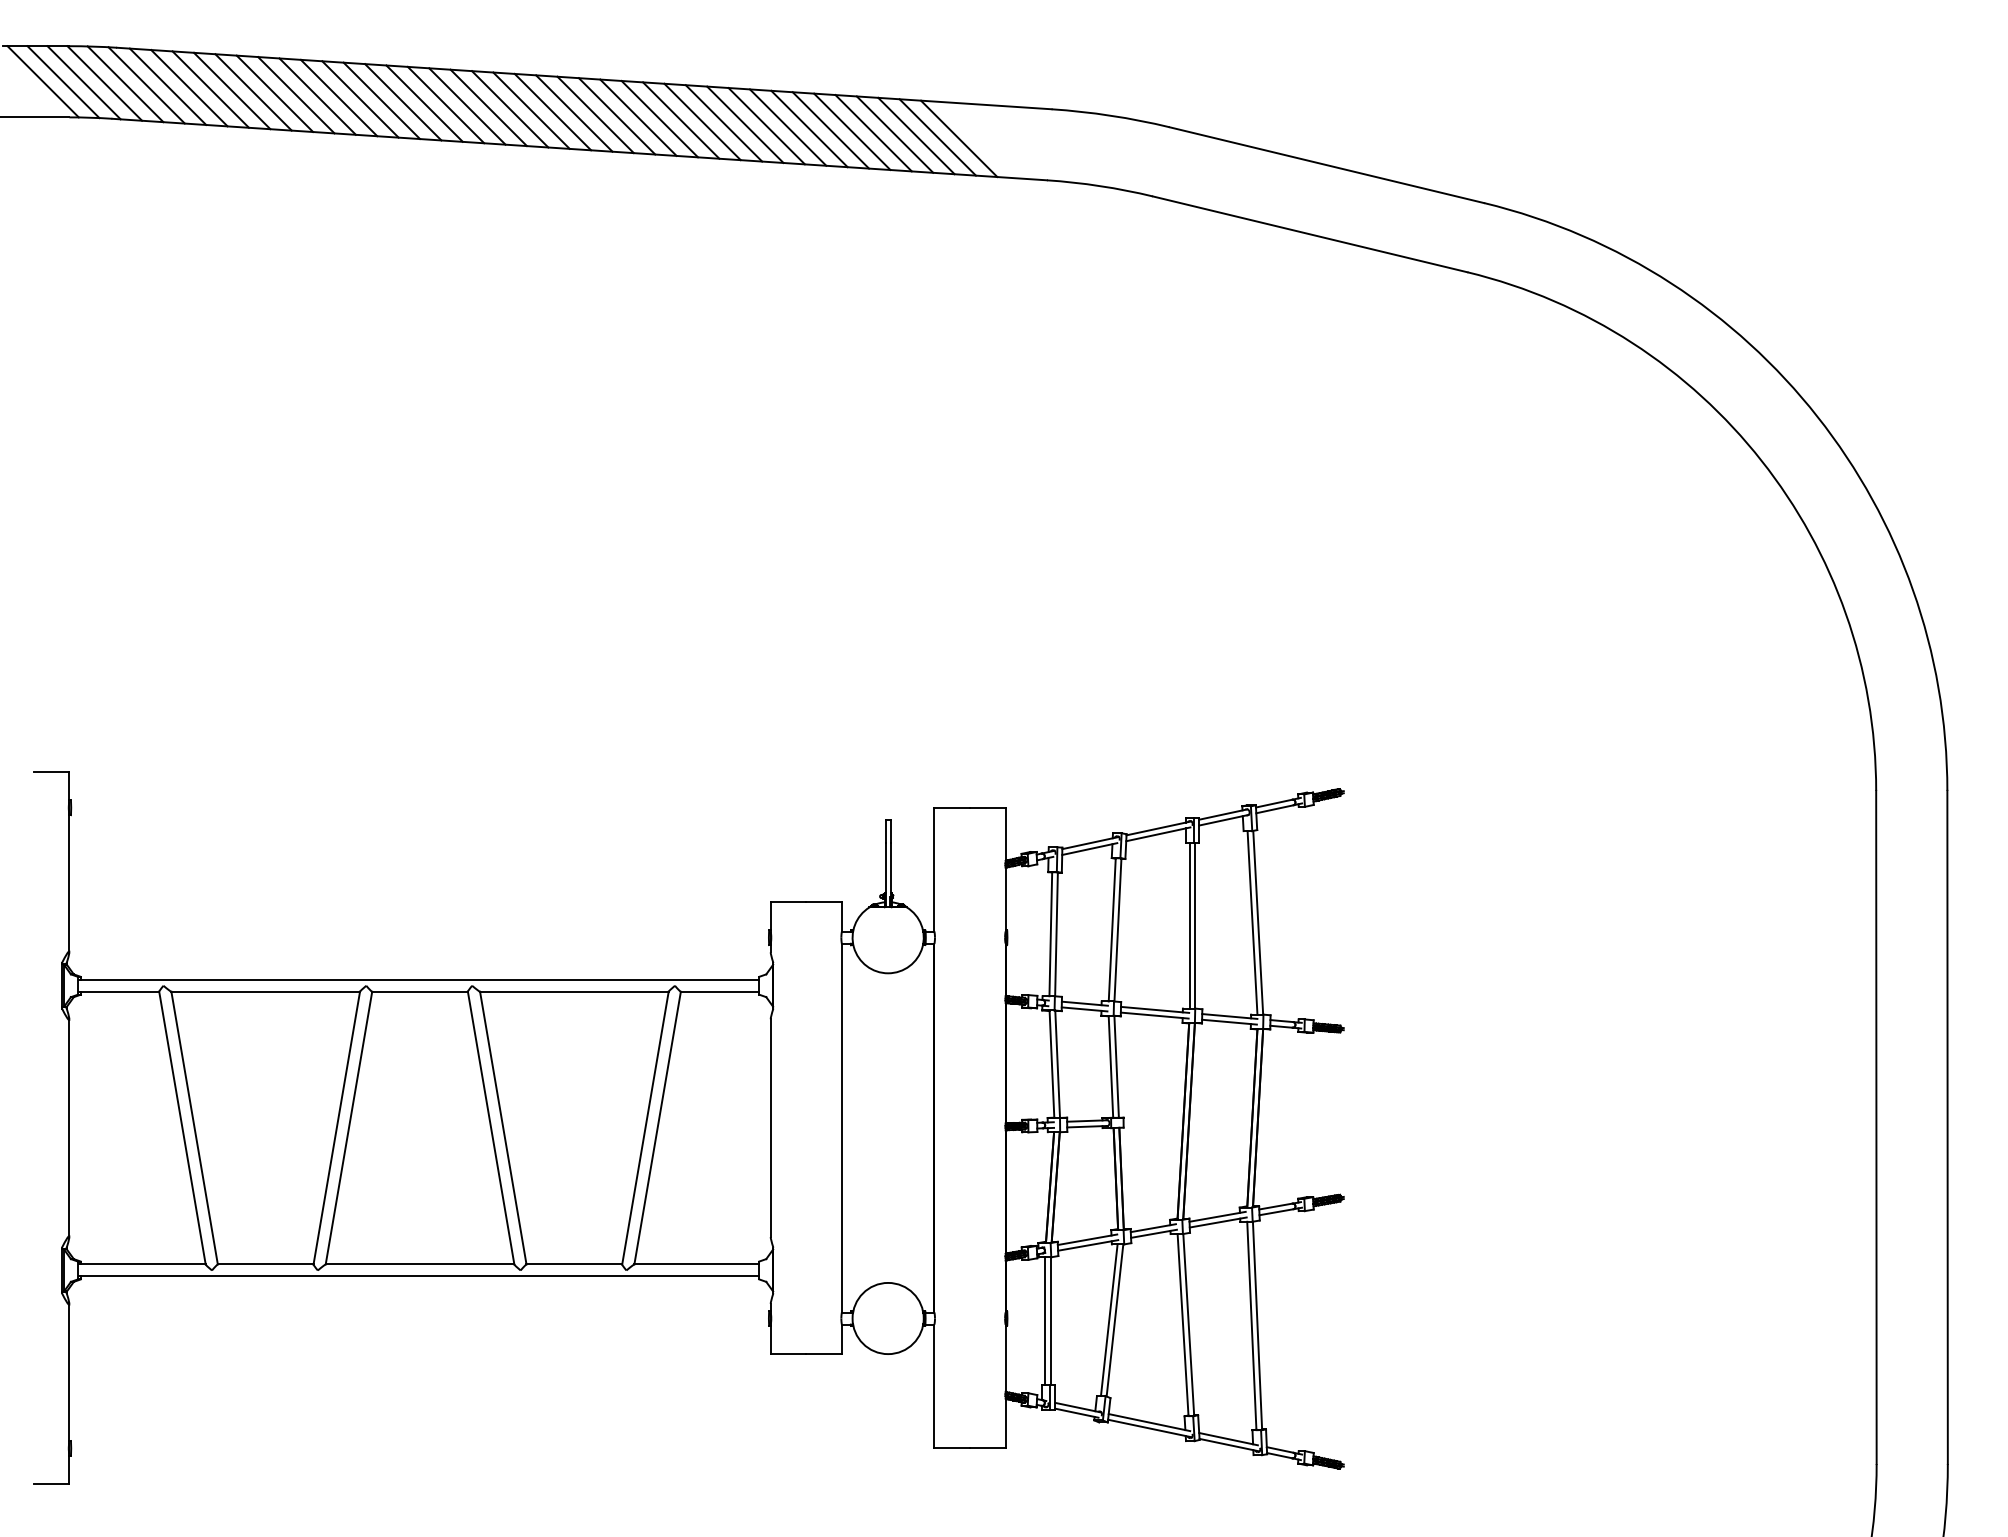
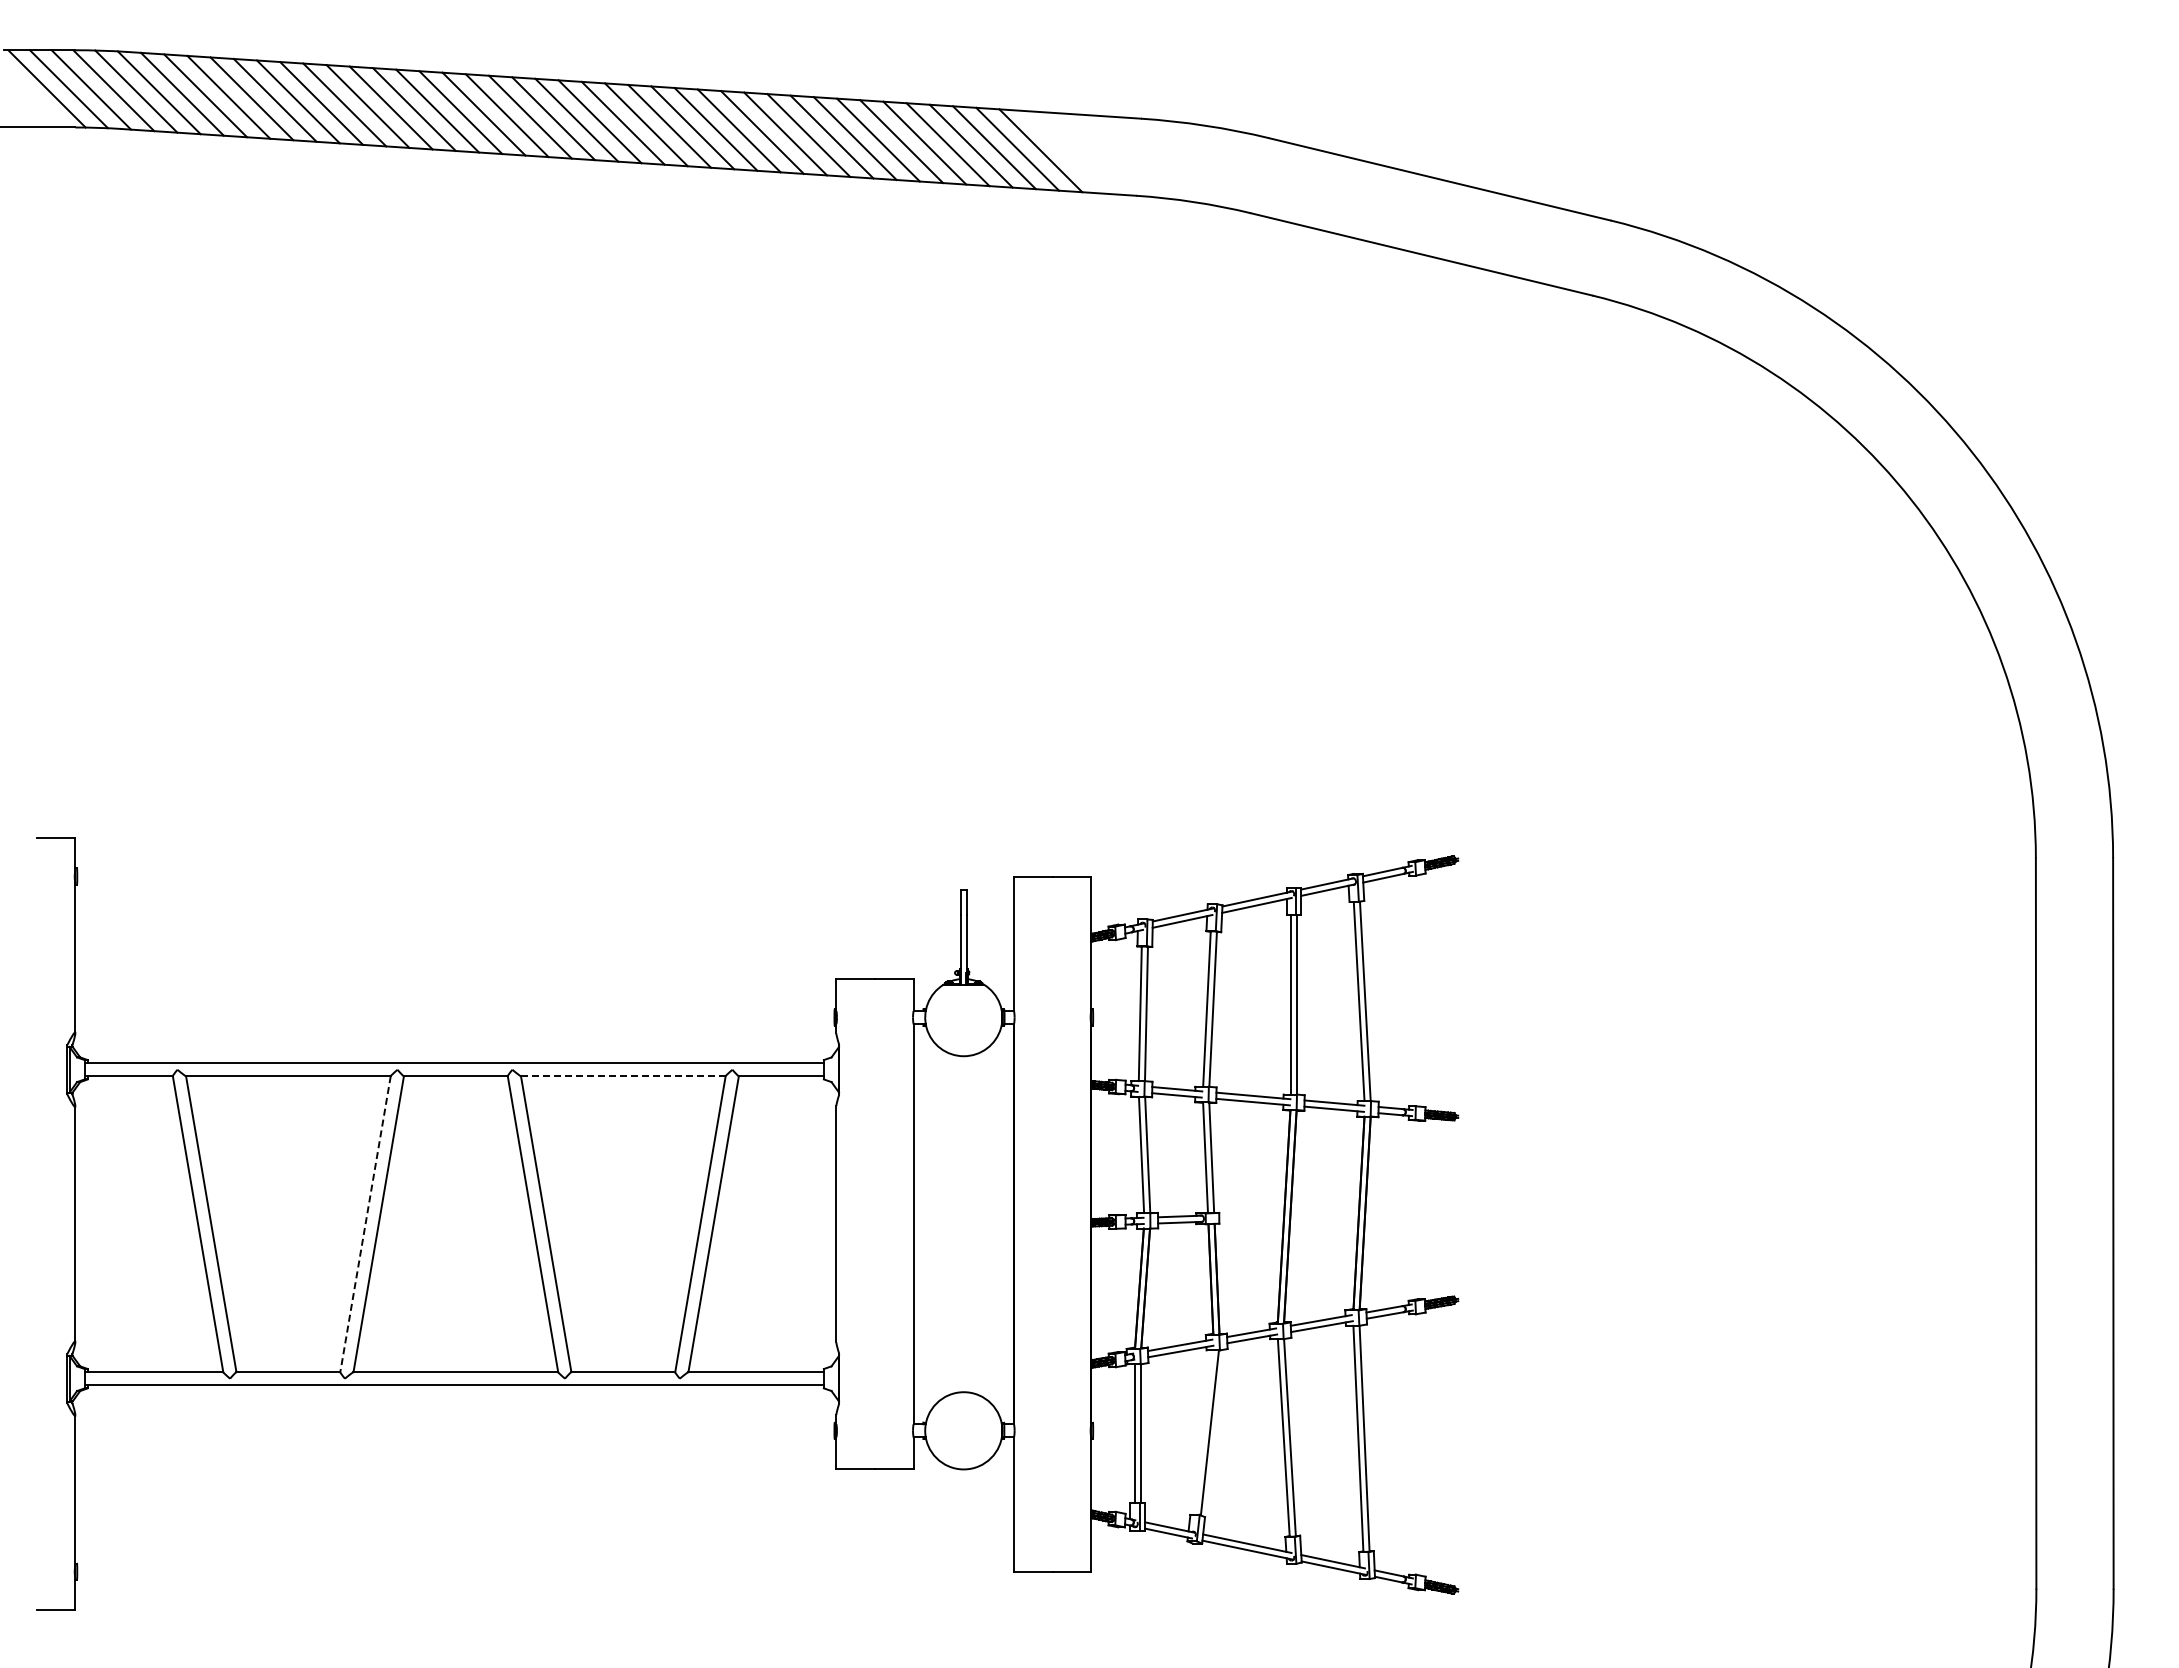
line: (574, 991) -> (623, 1076), solid -> dashed
line: (336, 1128) -> (365, 1224), solid -> dashed
line: (1109, 1320) -> (1203, 1432), removed

